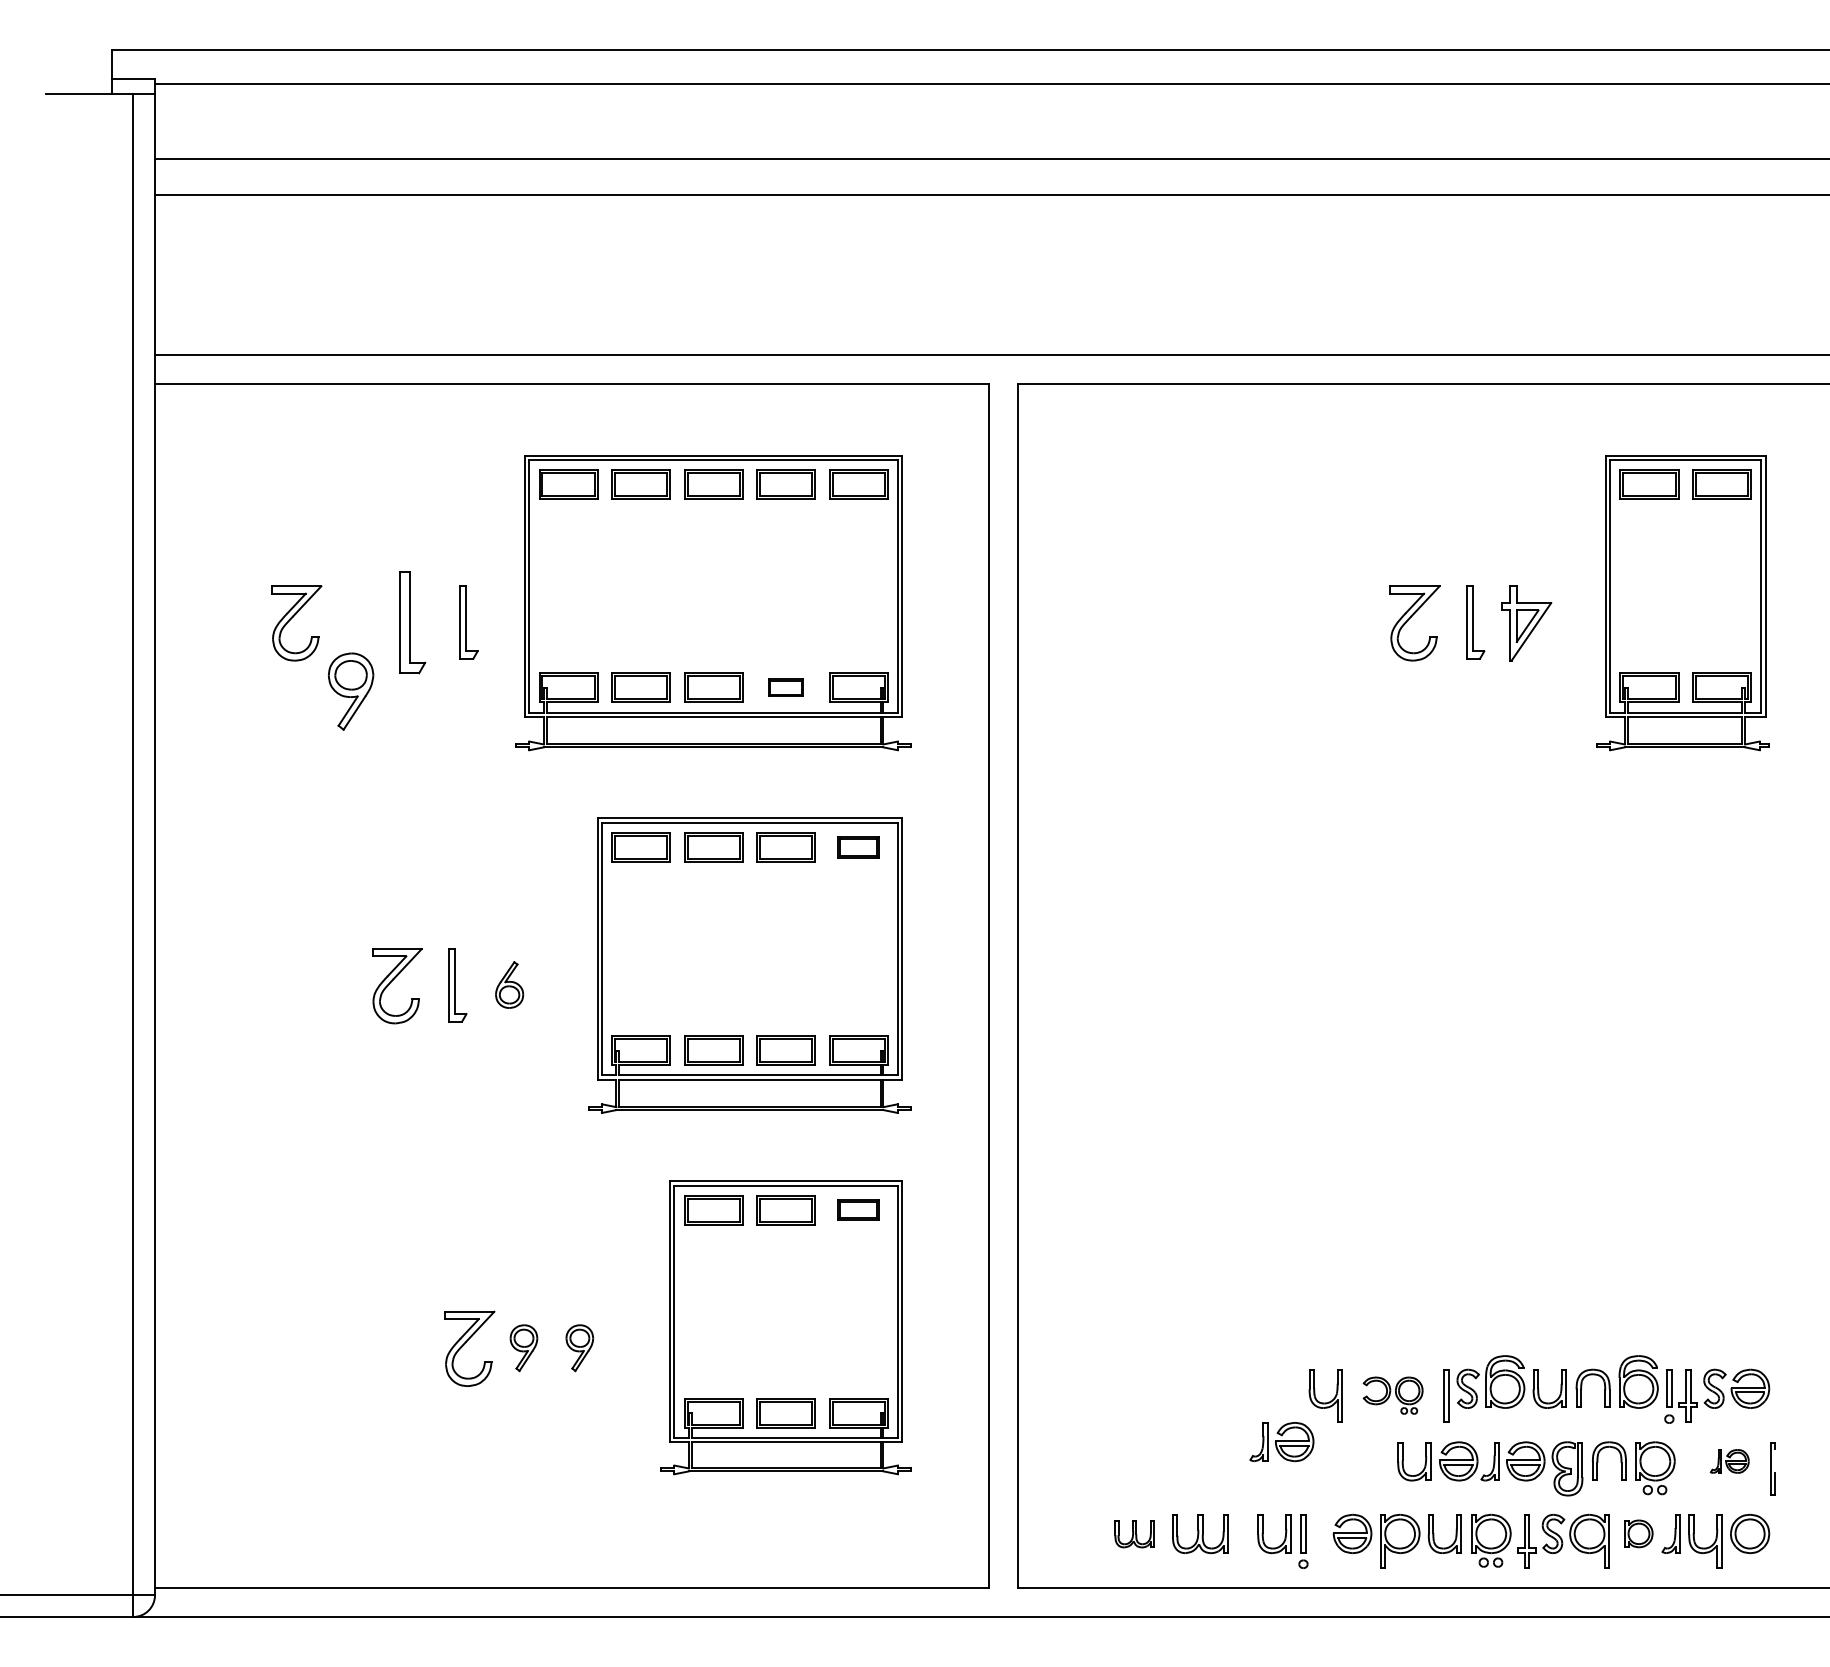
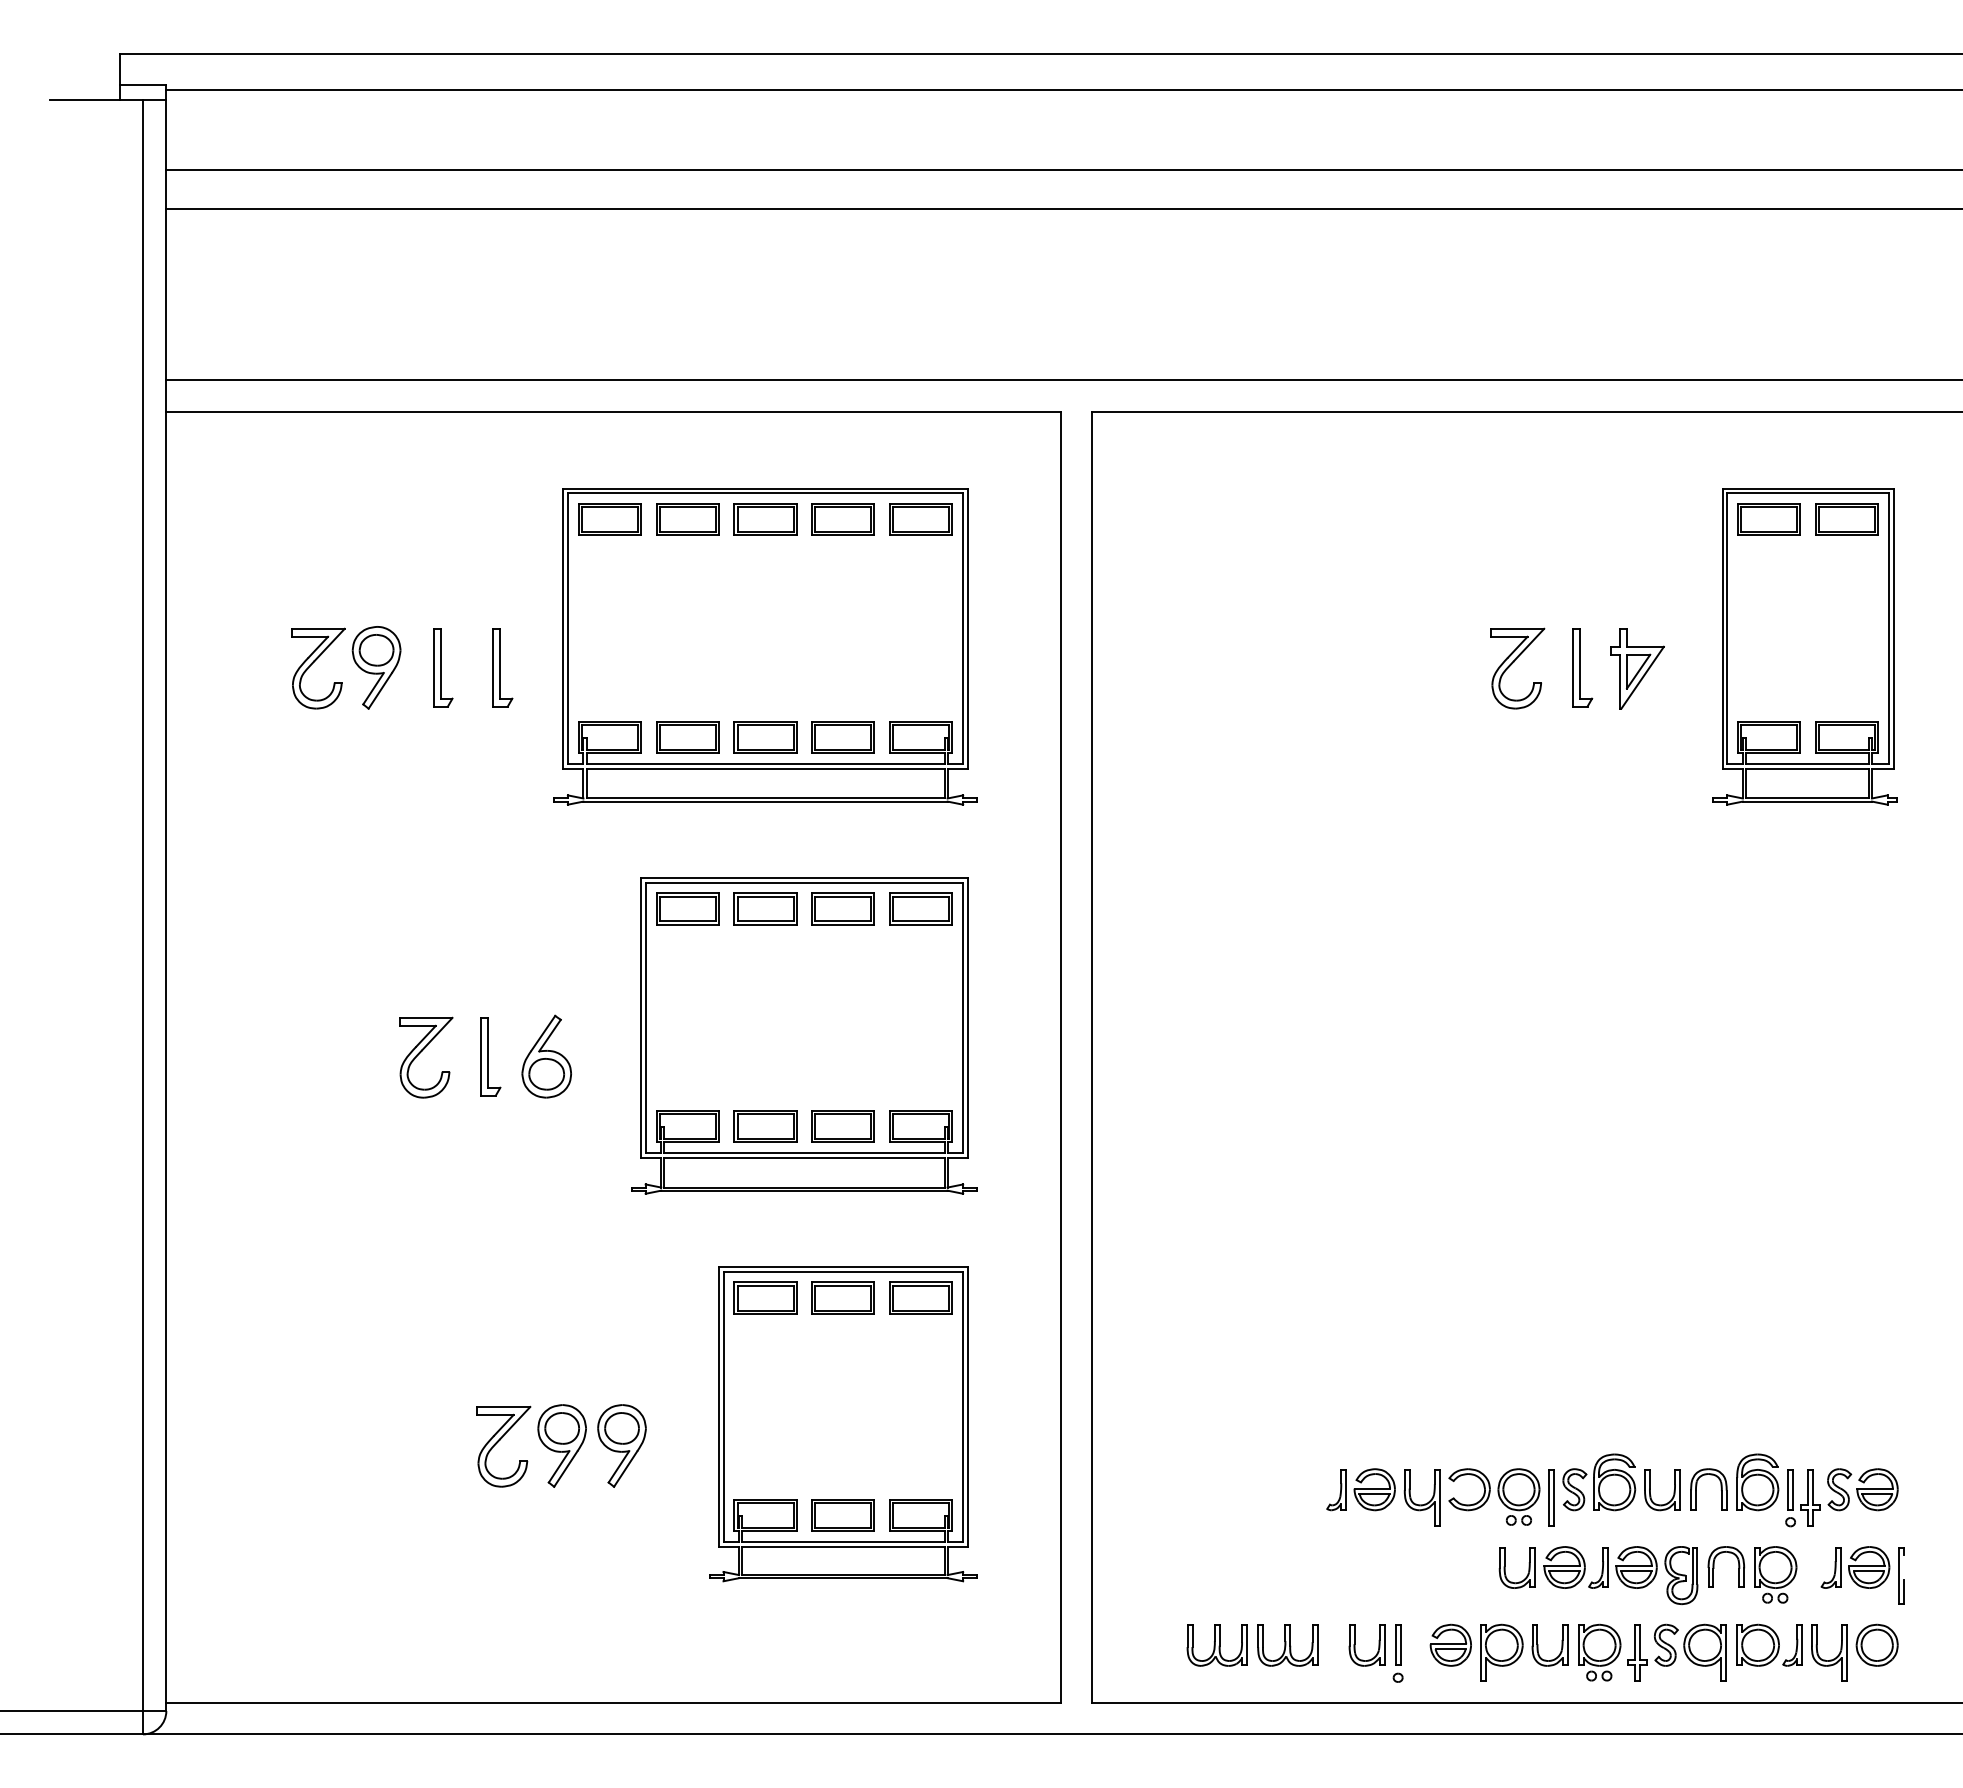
part: (413, 622) -> (443, 667), size x0.71
part: (785, 687) -> (842, 737), size x1.67
part: (350, 691) -> (376, 667), moved
part: (858, 847) -> (920, 908), size x1.43
part: (509, 984) -> (546, 1056), size x1.67
part: (858, 1209) -> (920, 1297), size x1.43
part: (523, 1347) -> (561, 1445), size x1.67
part: (579, 1347) -> (621, 1445), size x1.67
part: (1393, 1395) -> (1494, 1496), size x1.43
part: (1281, 1441) -> (1360, 1489), moved
part: (1729, 1461) -> (1855, 1567), size x1.67
part: (1638, 1533) -> (1757, 1644), size x1.43
part: (1134, 1534) -> (1216, 1645), size x1.43

